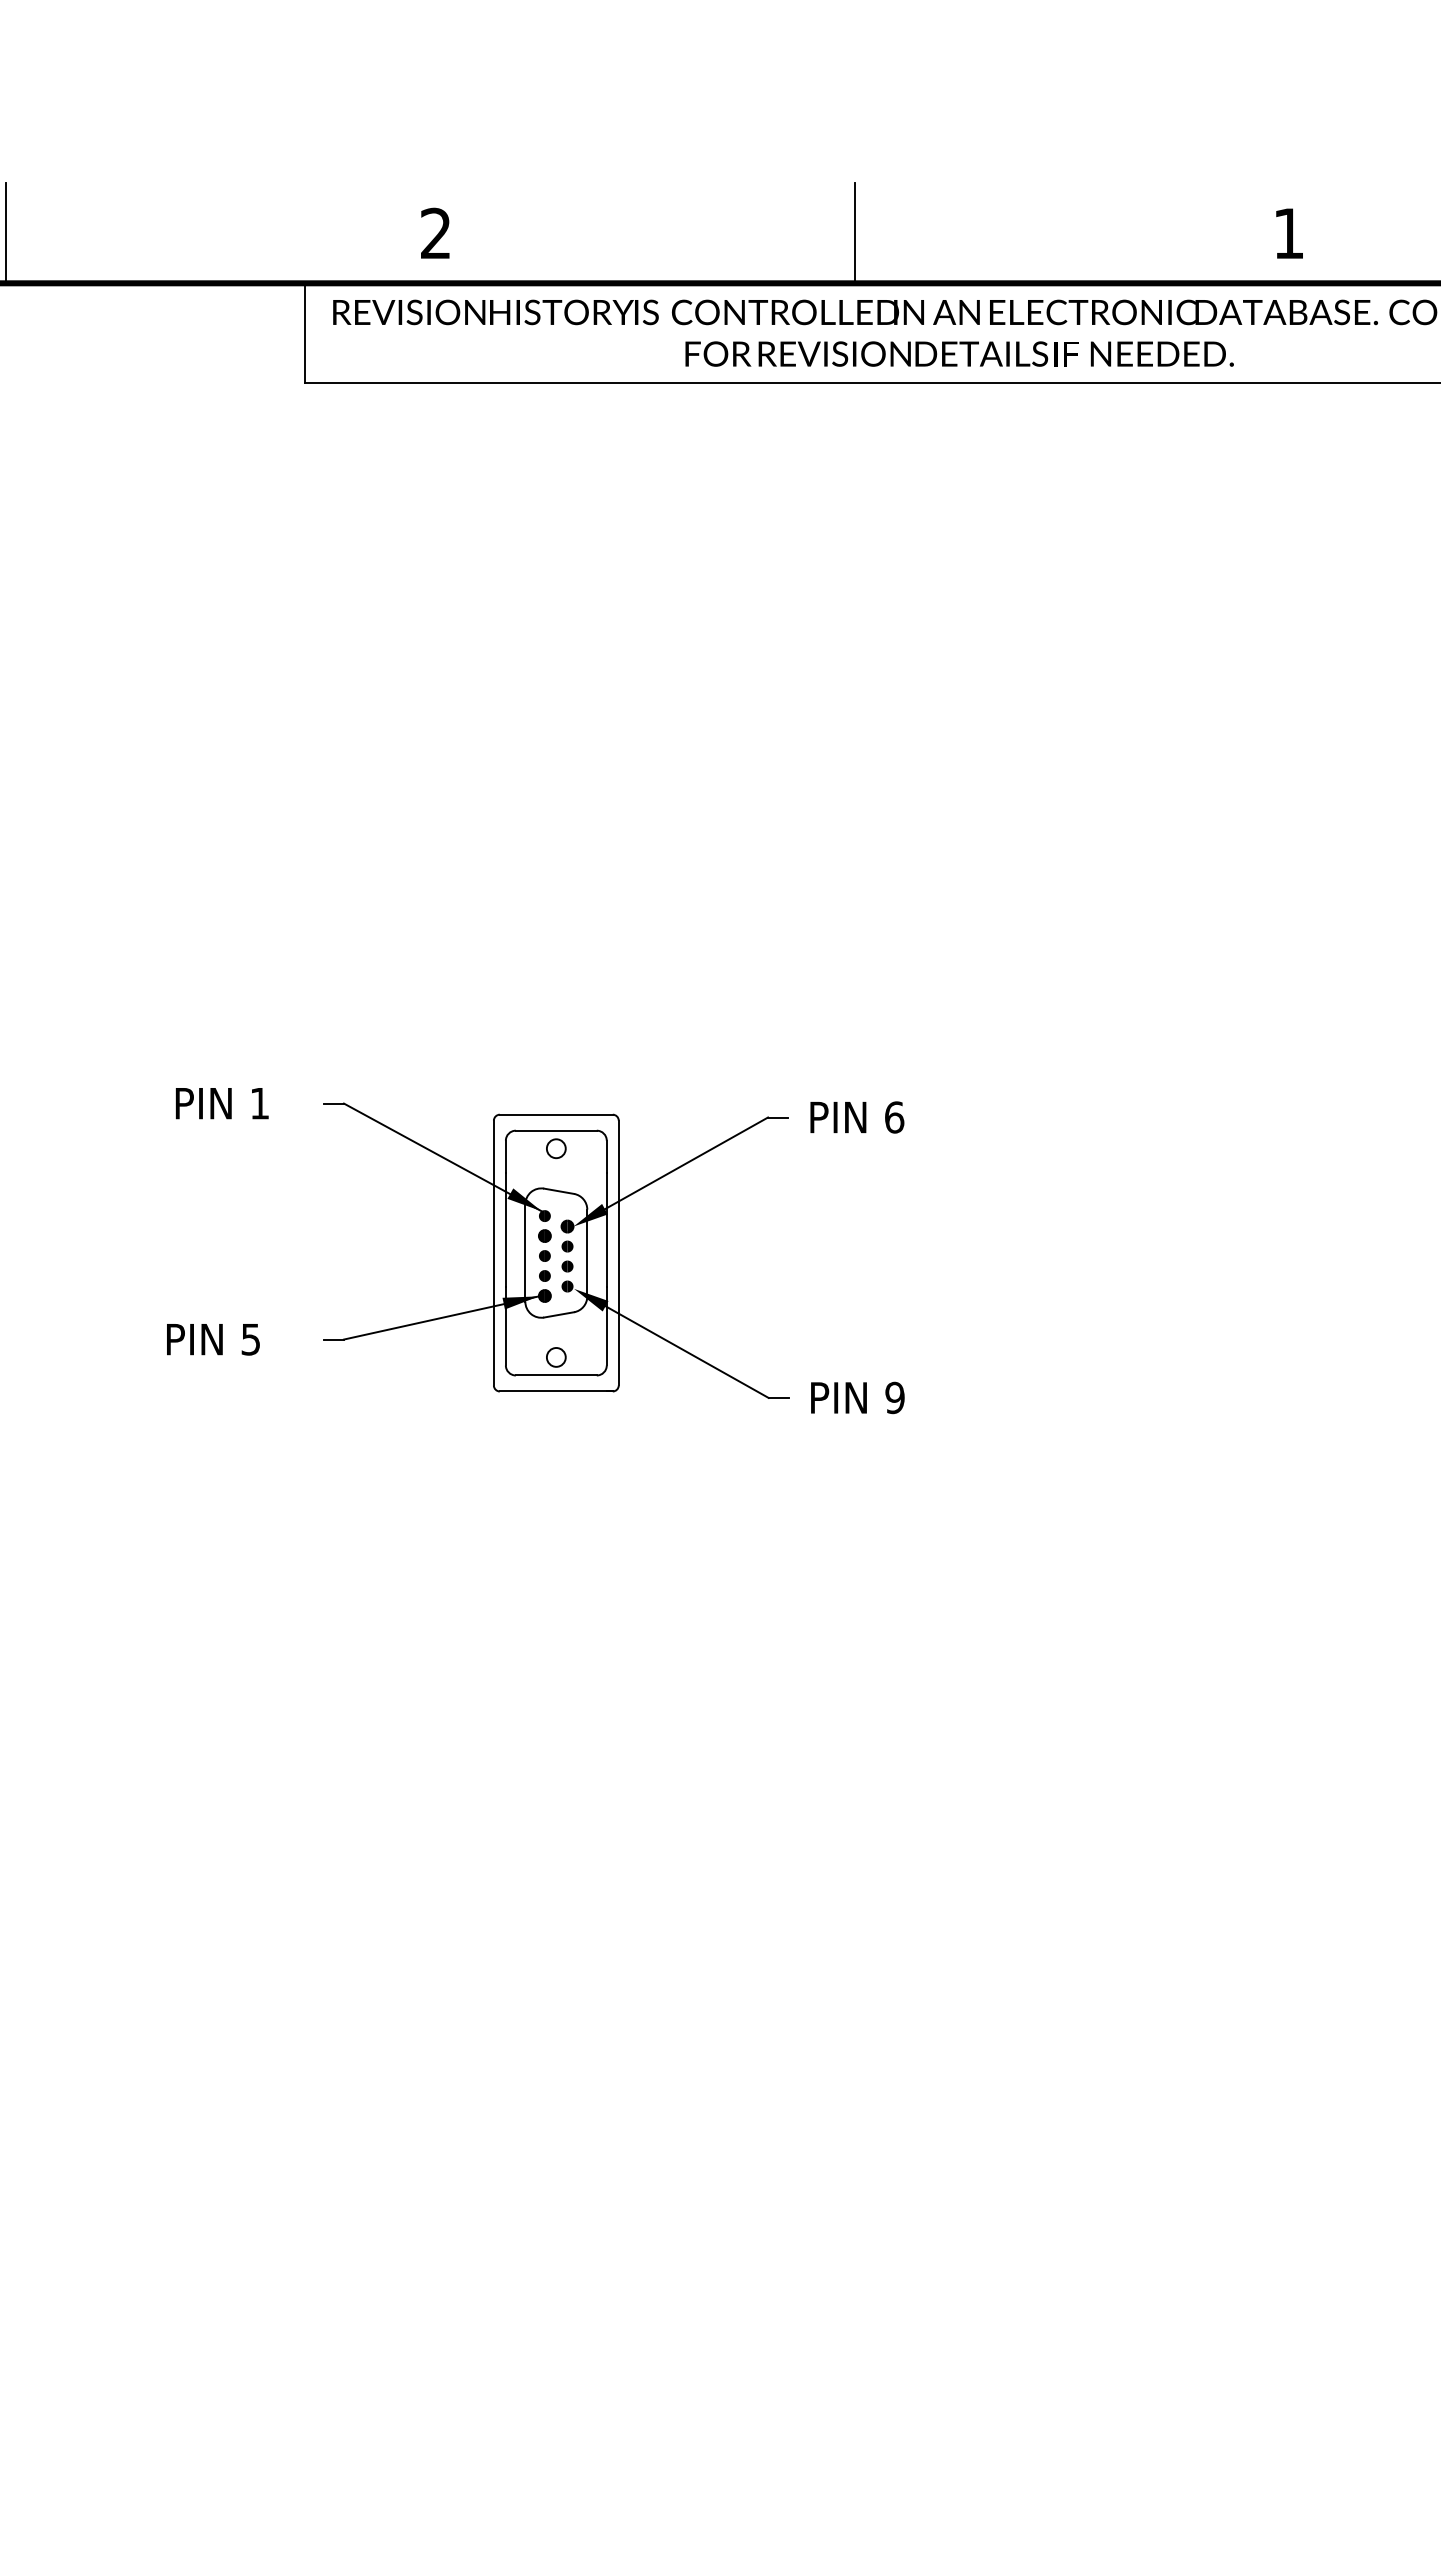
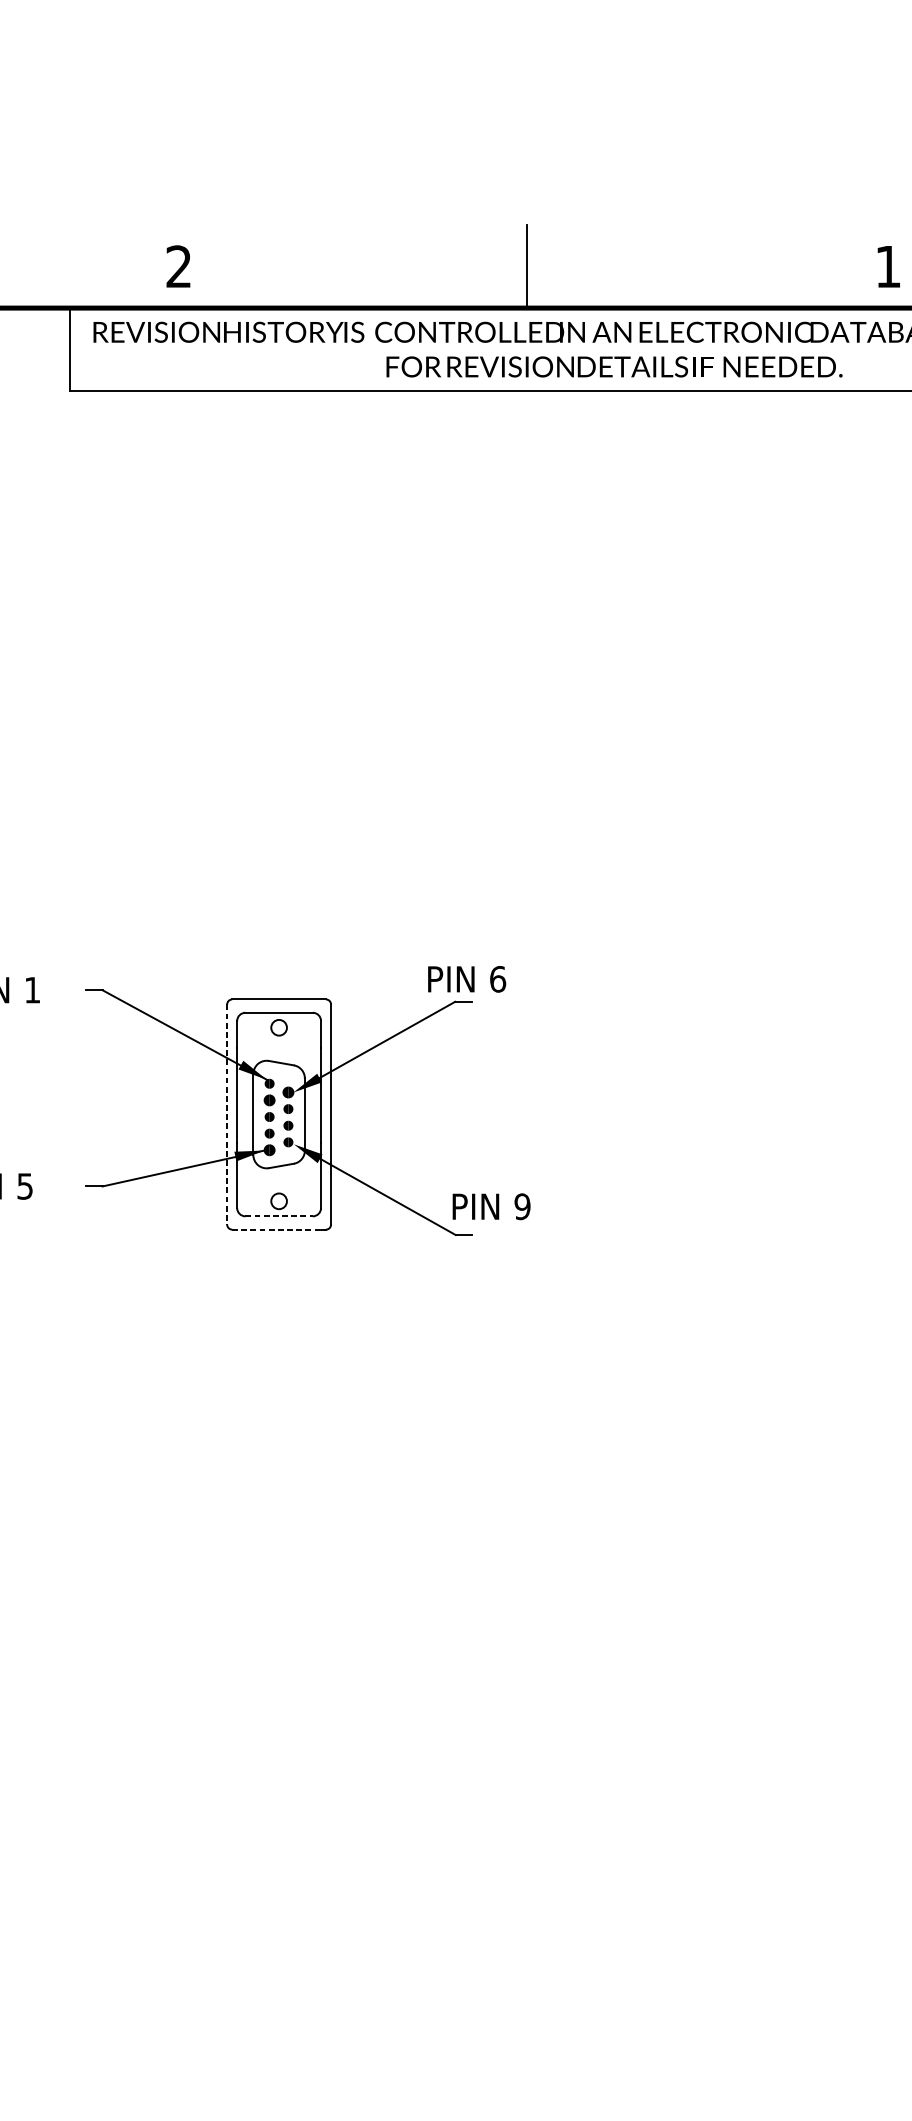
text: (857, 1117) -> (467, 979), moved
line: (493, 1253) -> (226, 1114), solid -> dashed
line: (556, 1375) -> (279, 1216), solid -> dashed
line: (556, 1391) -> (279, 1229), solid -> dashed
text: (857, 1397) -> (491, 1206), moved

